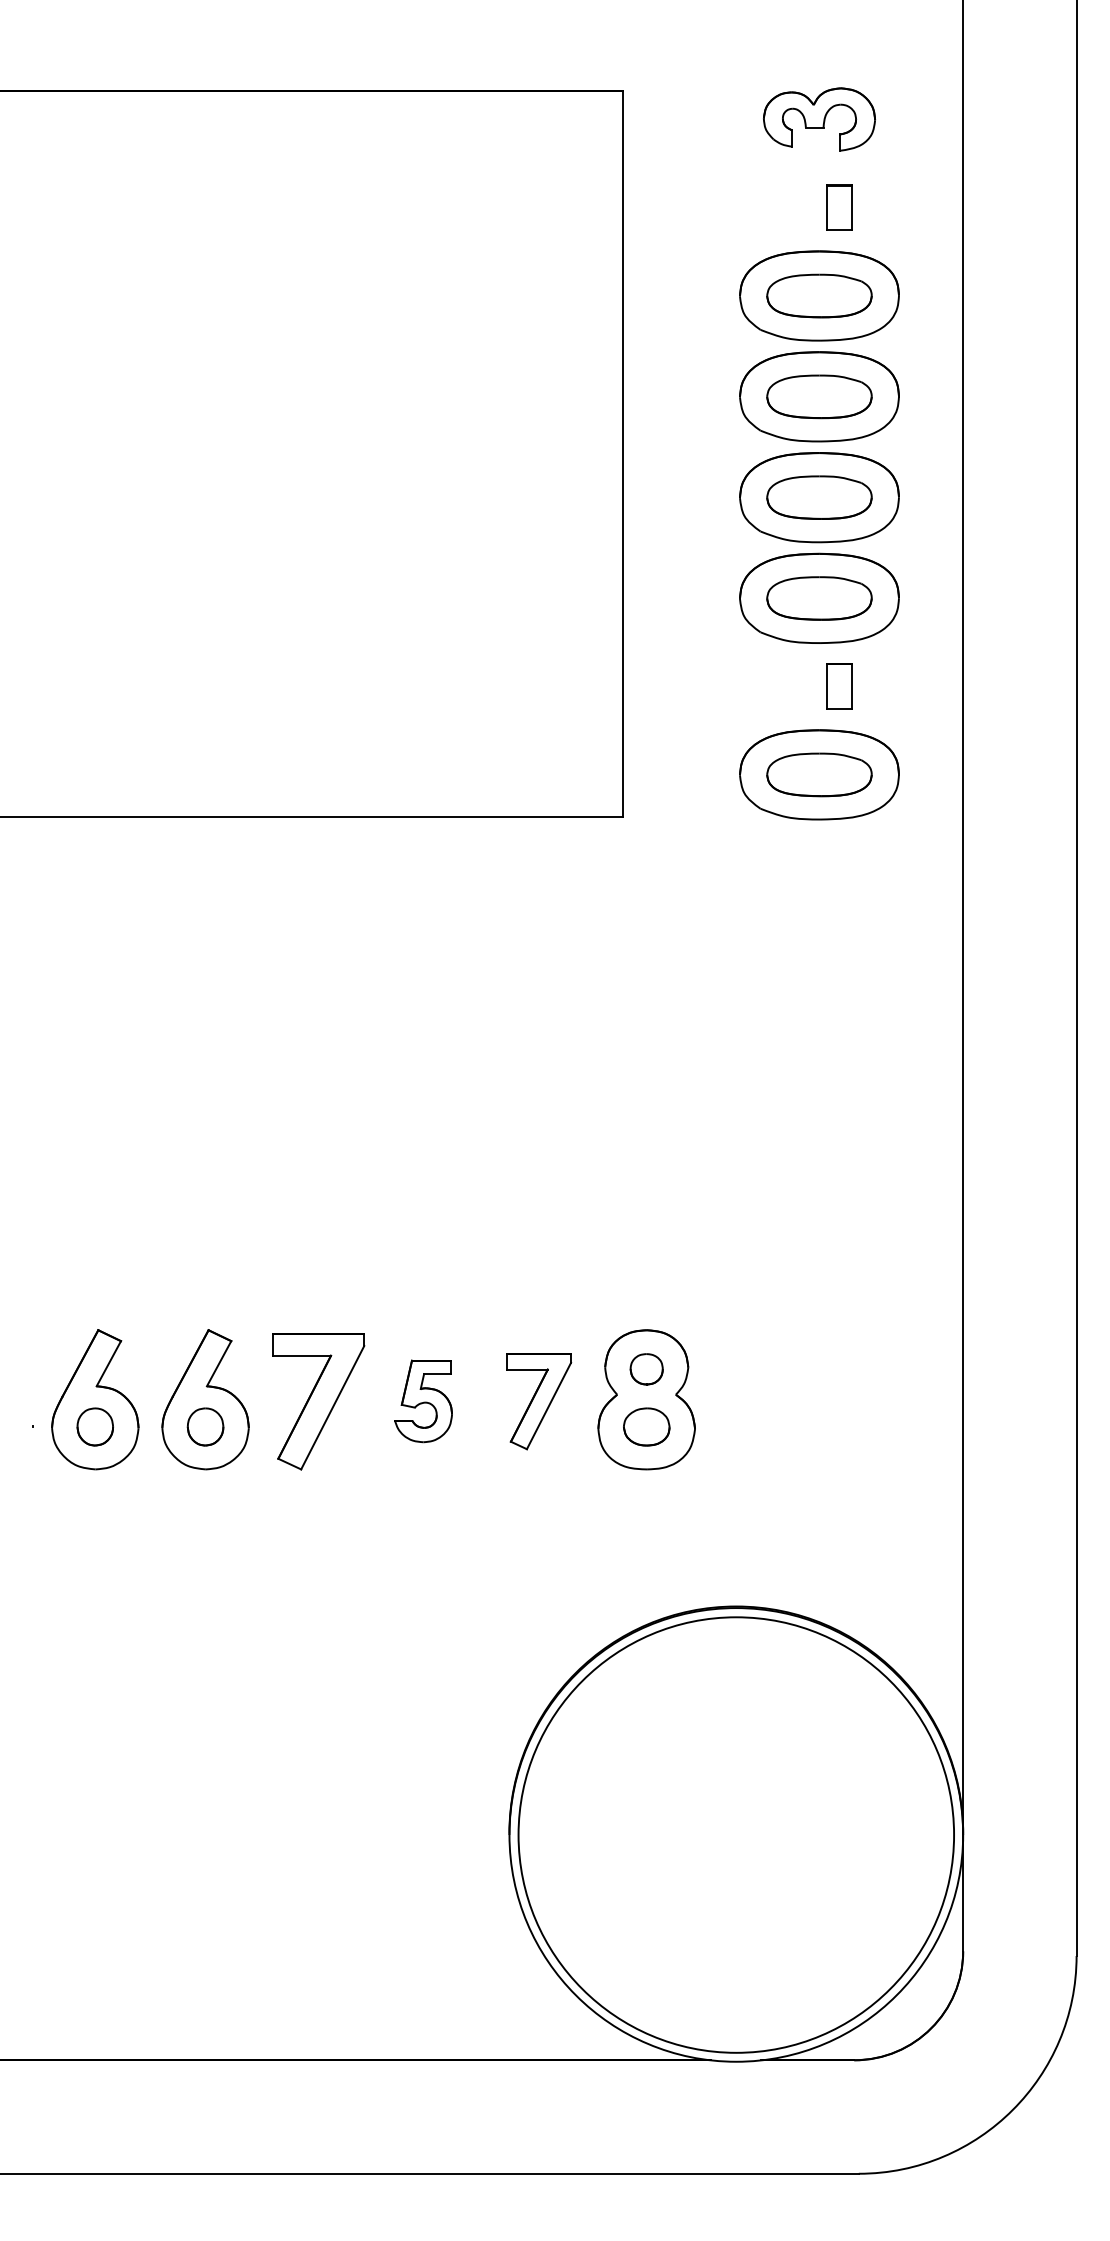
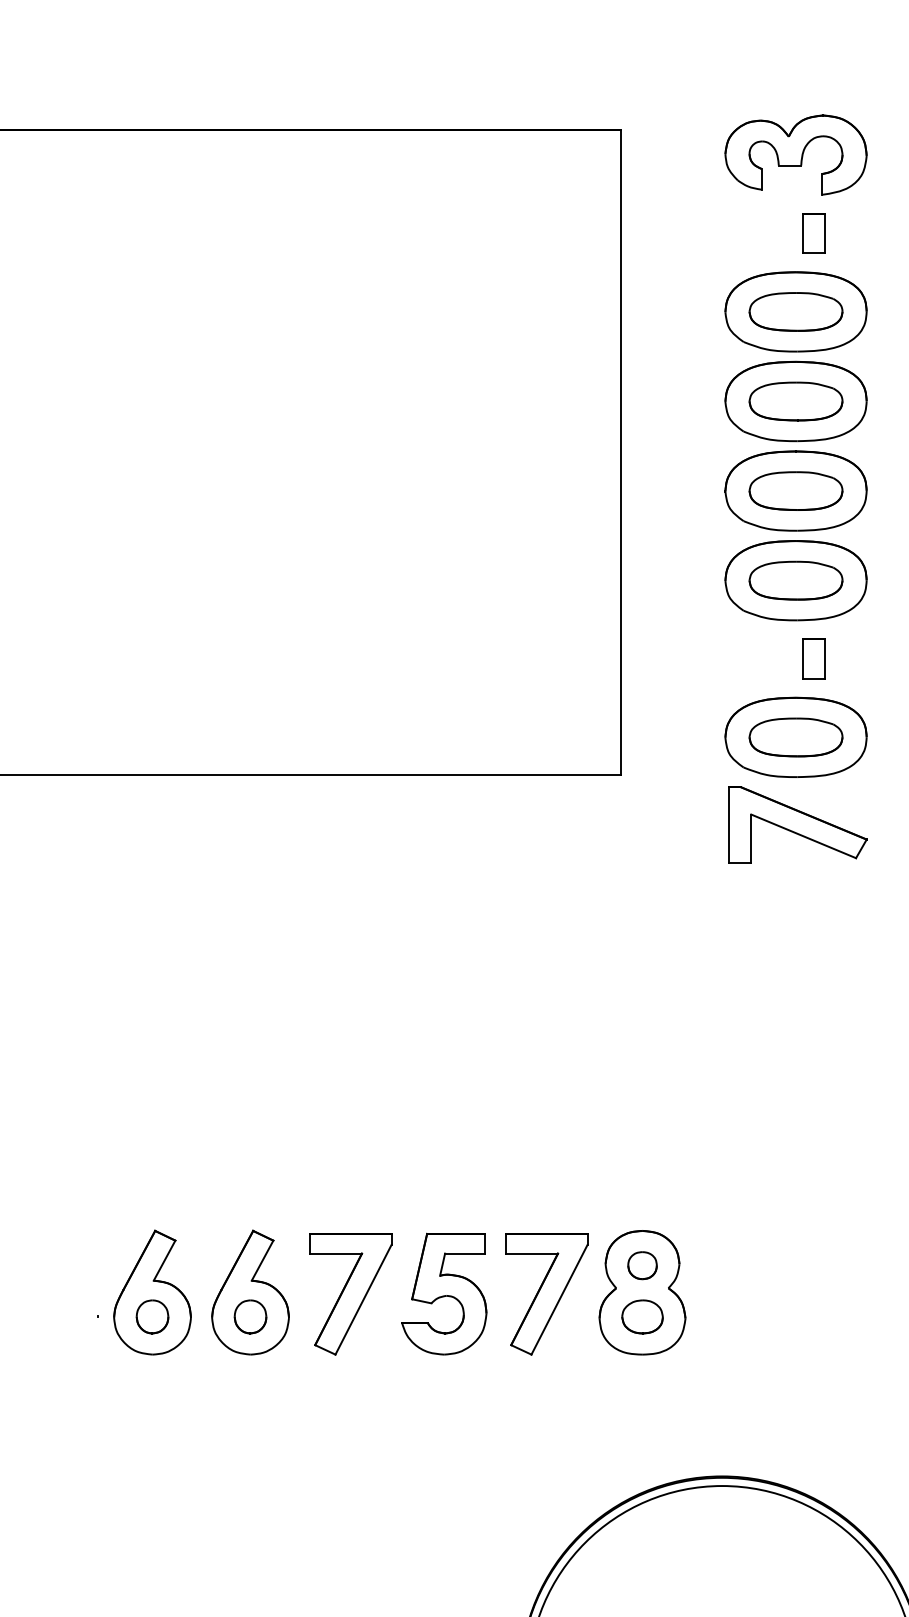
part: (819, 119) -> (796, 155), size x1.43
part: (821, 873) -> (797, 825), added
part: (423, 1401) -> (444, 1294), size x1.67
part: (538, 1401) -> (546, 1294), size x1.43

